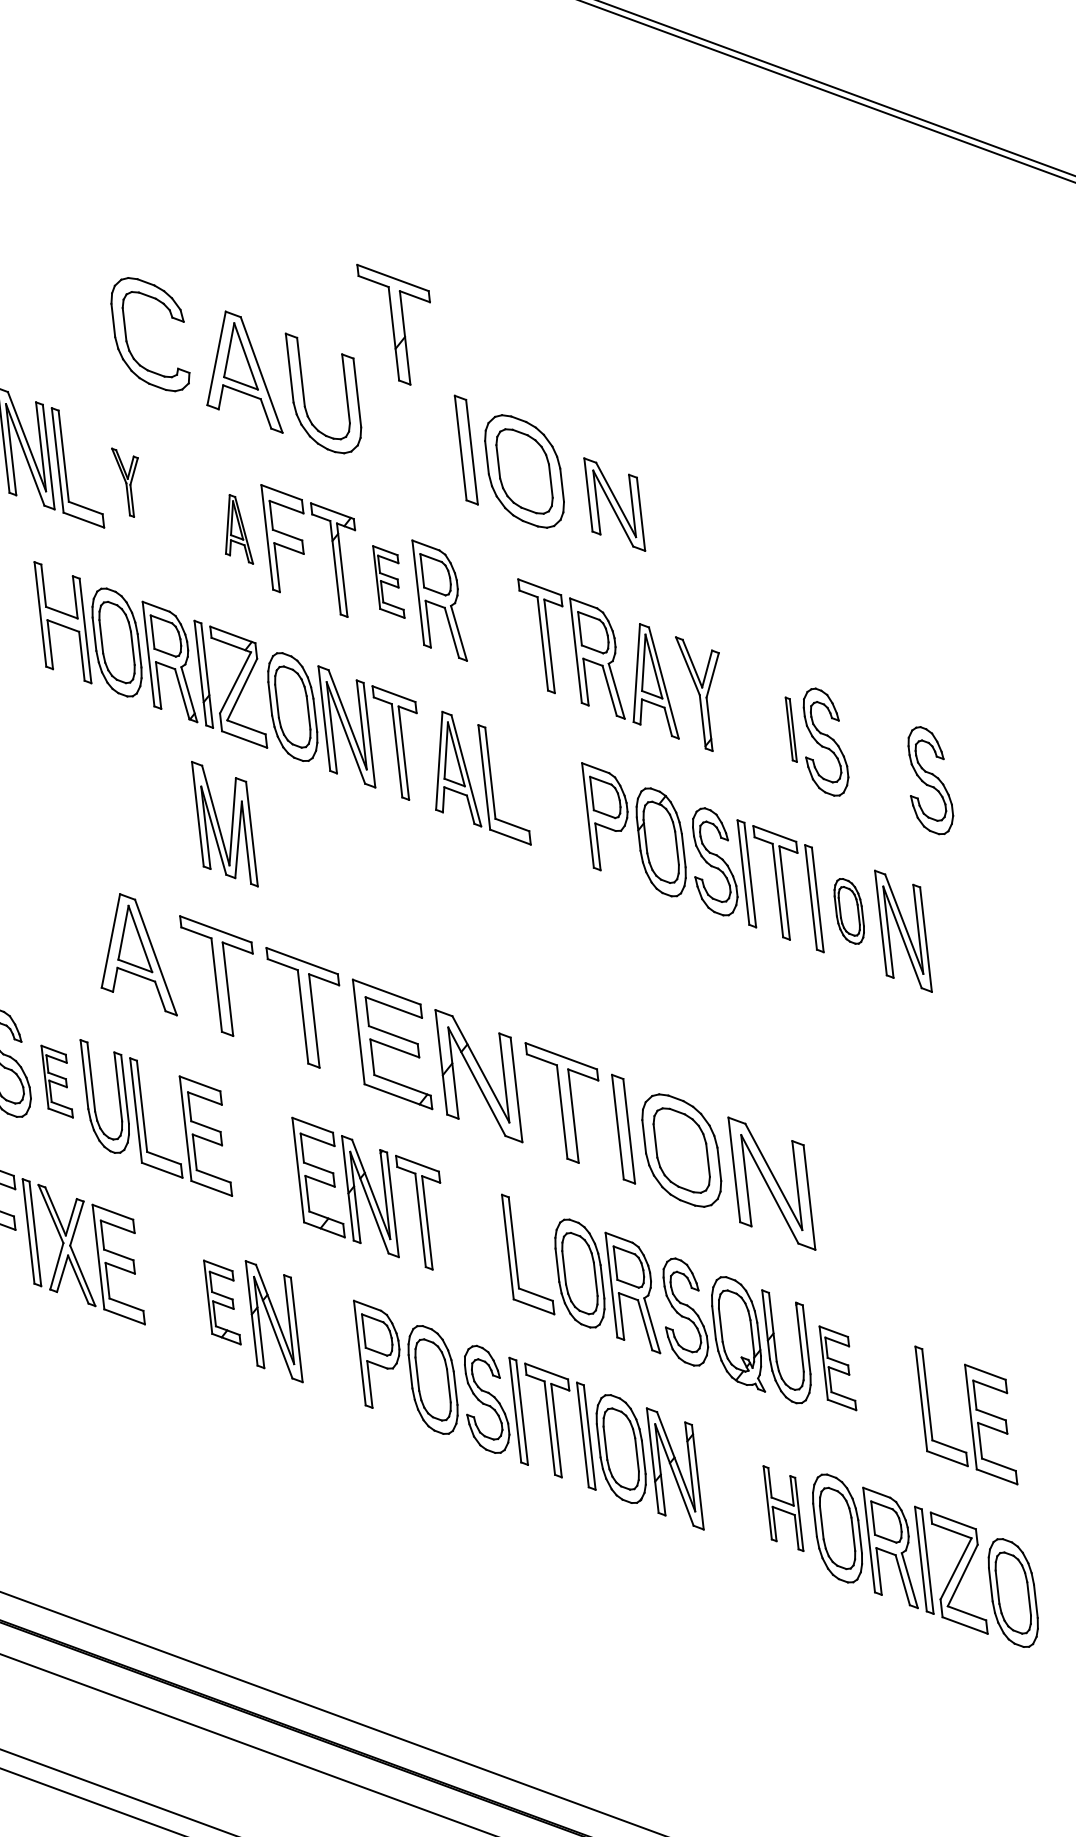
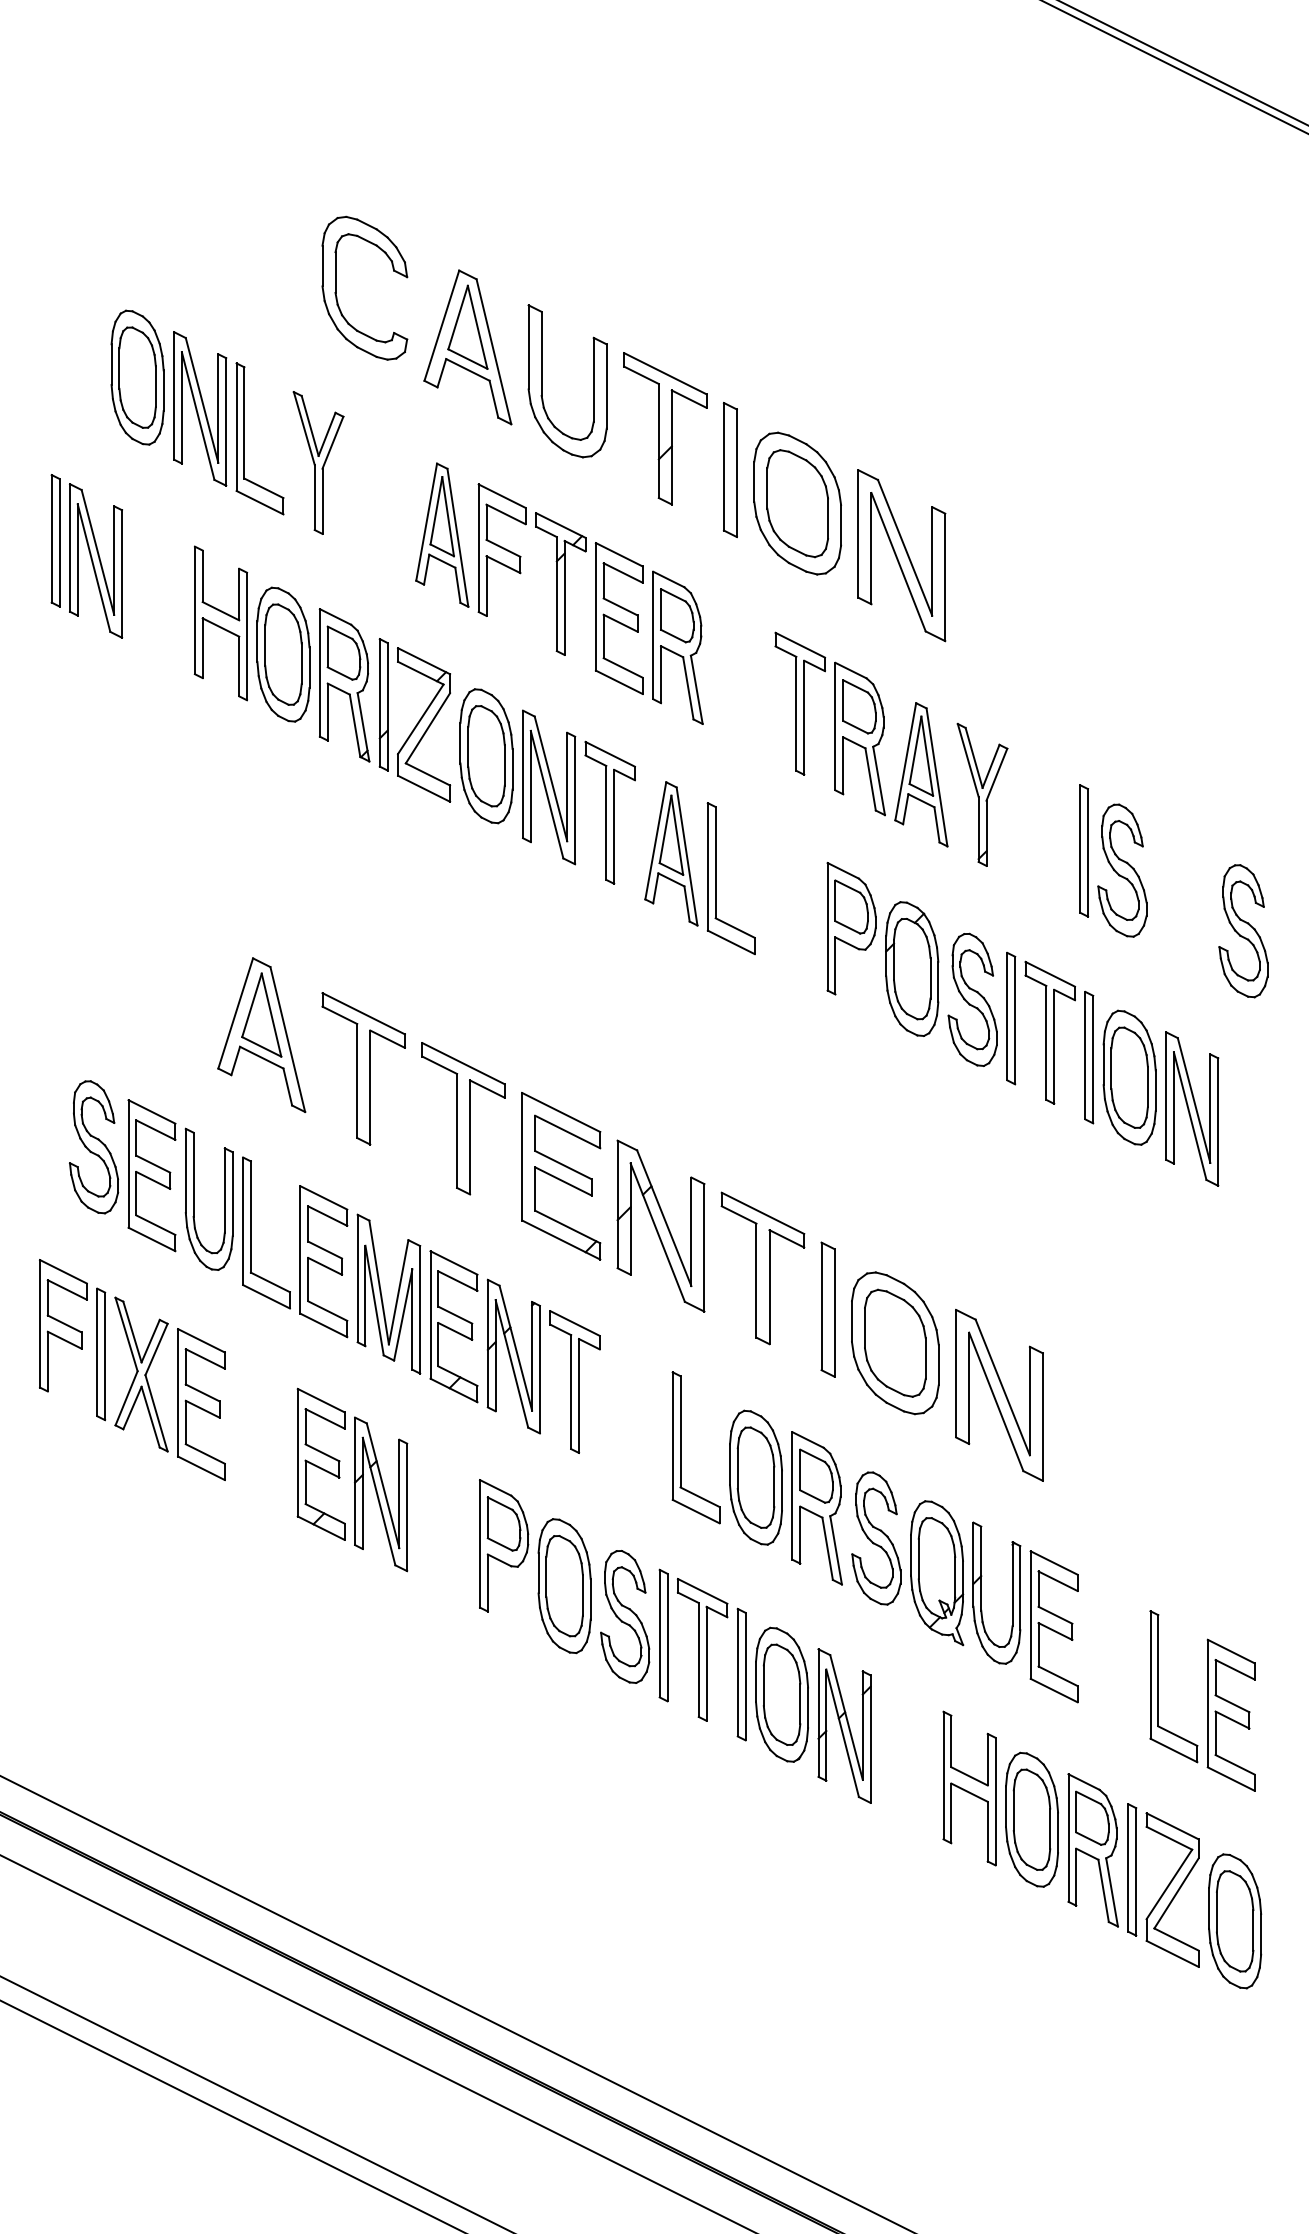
part: (398, 322) -> (665, 428), moved
part: (128, 481) -> (318, 462), size x1.67
part: (614, 504) -> (901, 555), size x1.43
part: (236, 529) -> (442, 534), size x1.67
part: (388, 582) -> (618, 618), size x1.67
part: (791, 729) -> (1084, 850), size x1.67
part: (219, 825) -> (382, 1295), moved
part: (849, 911) -> (1129, 1077), size x1.67
part: (56, 1081) -> (151, 1175), size x1.67
part: (221, 1301) -> (320, 1463), size x1.43
part: (837, 1368) -> (1053, 1626), size x1.43
part: (783, 1508) -> (969, 1788), size x1.43

